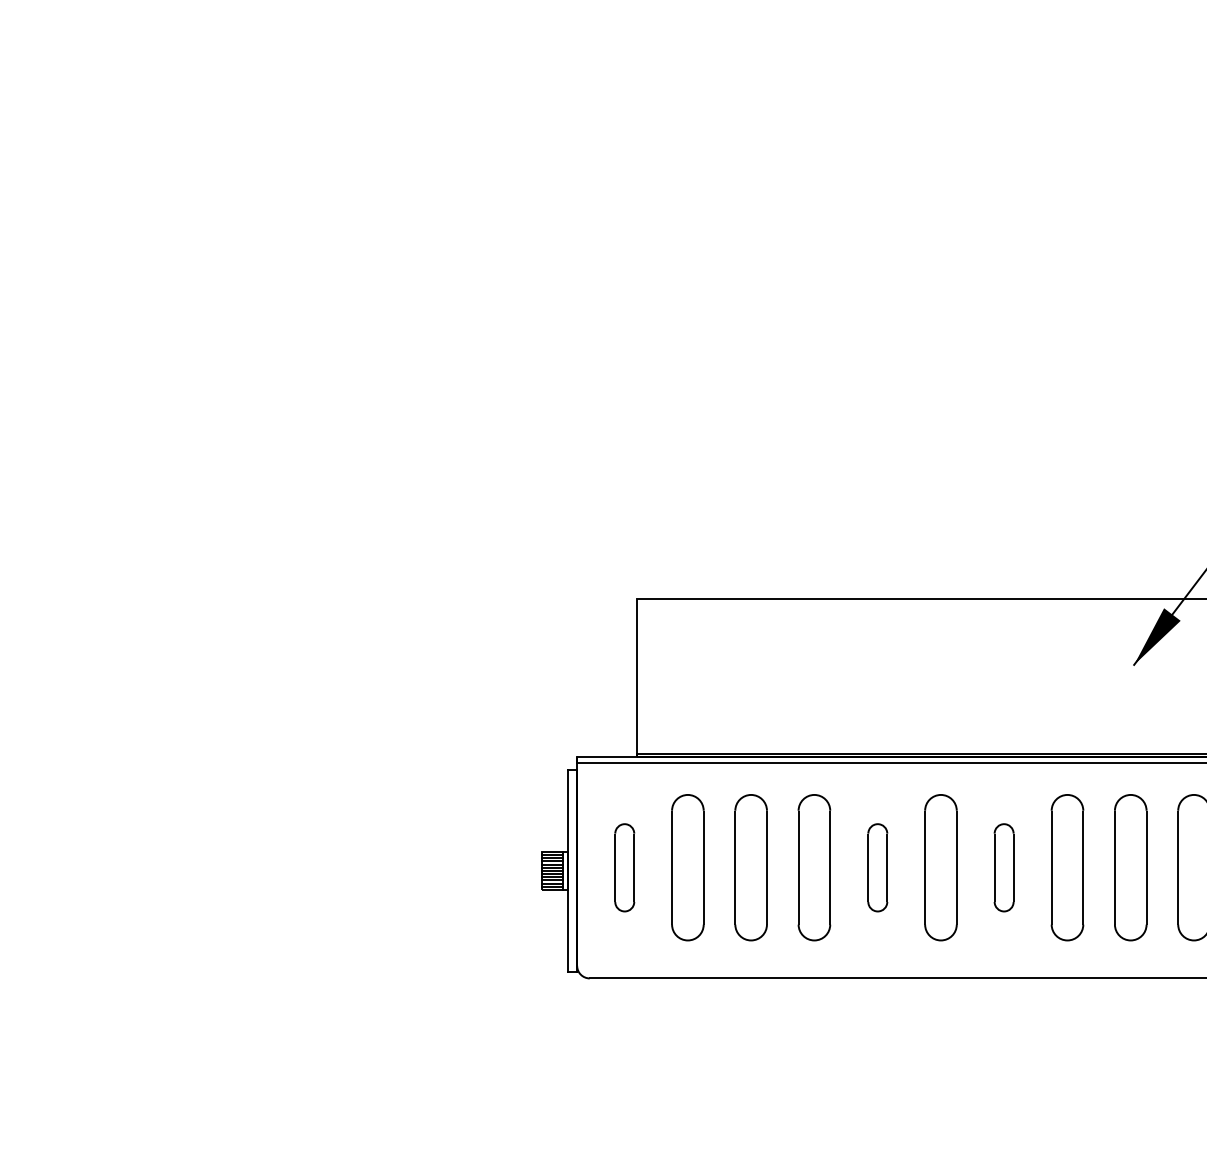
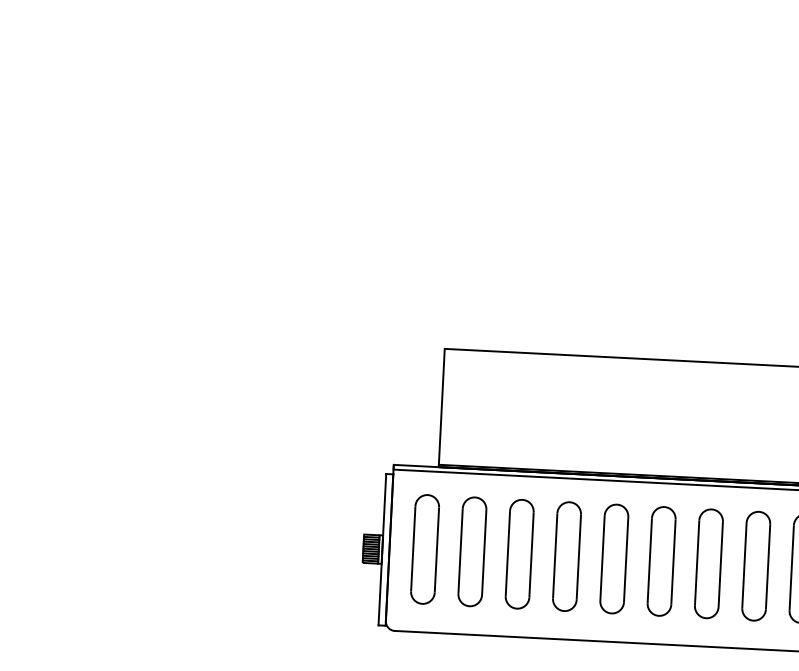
part: (624, 867) -> (425, 549), size x1.67
part: (877, 867) -> (614, 558), size x1.67
part: (1003, 867) -> (708, 563), size x1.67

